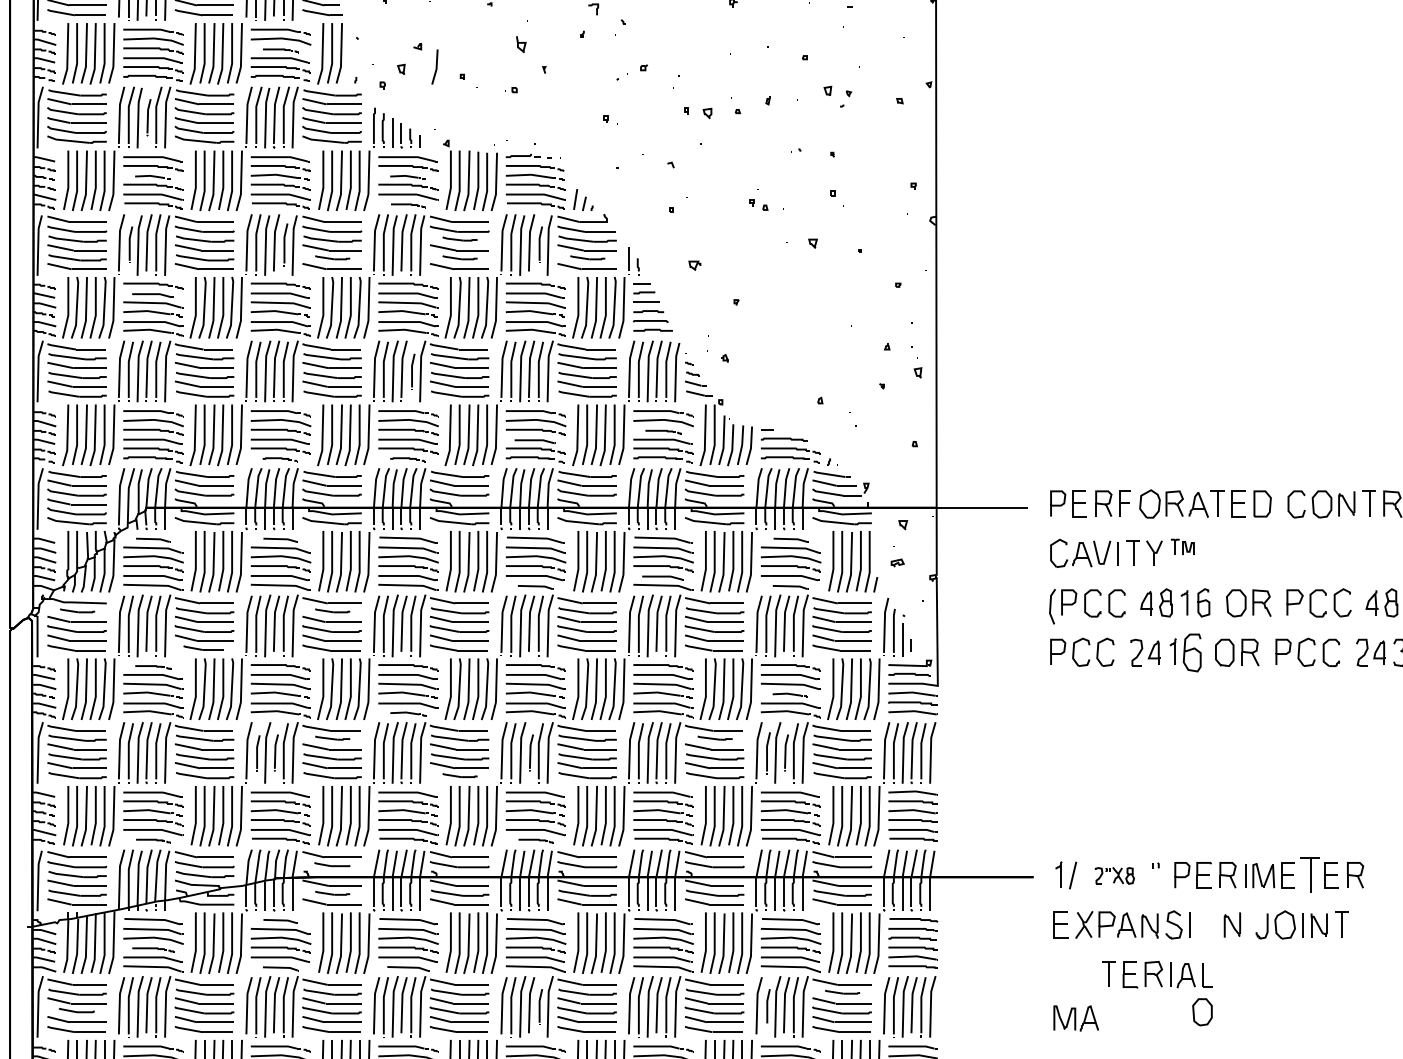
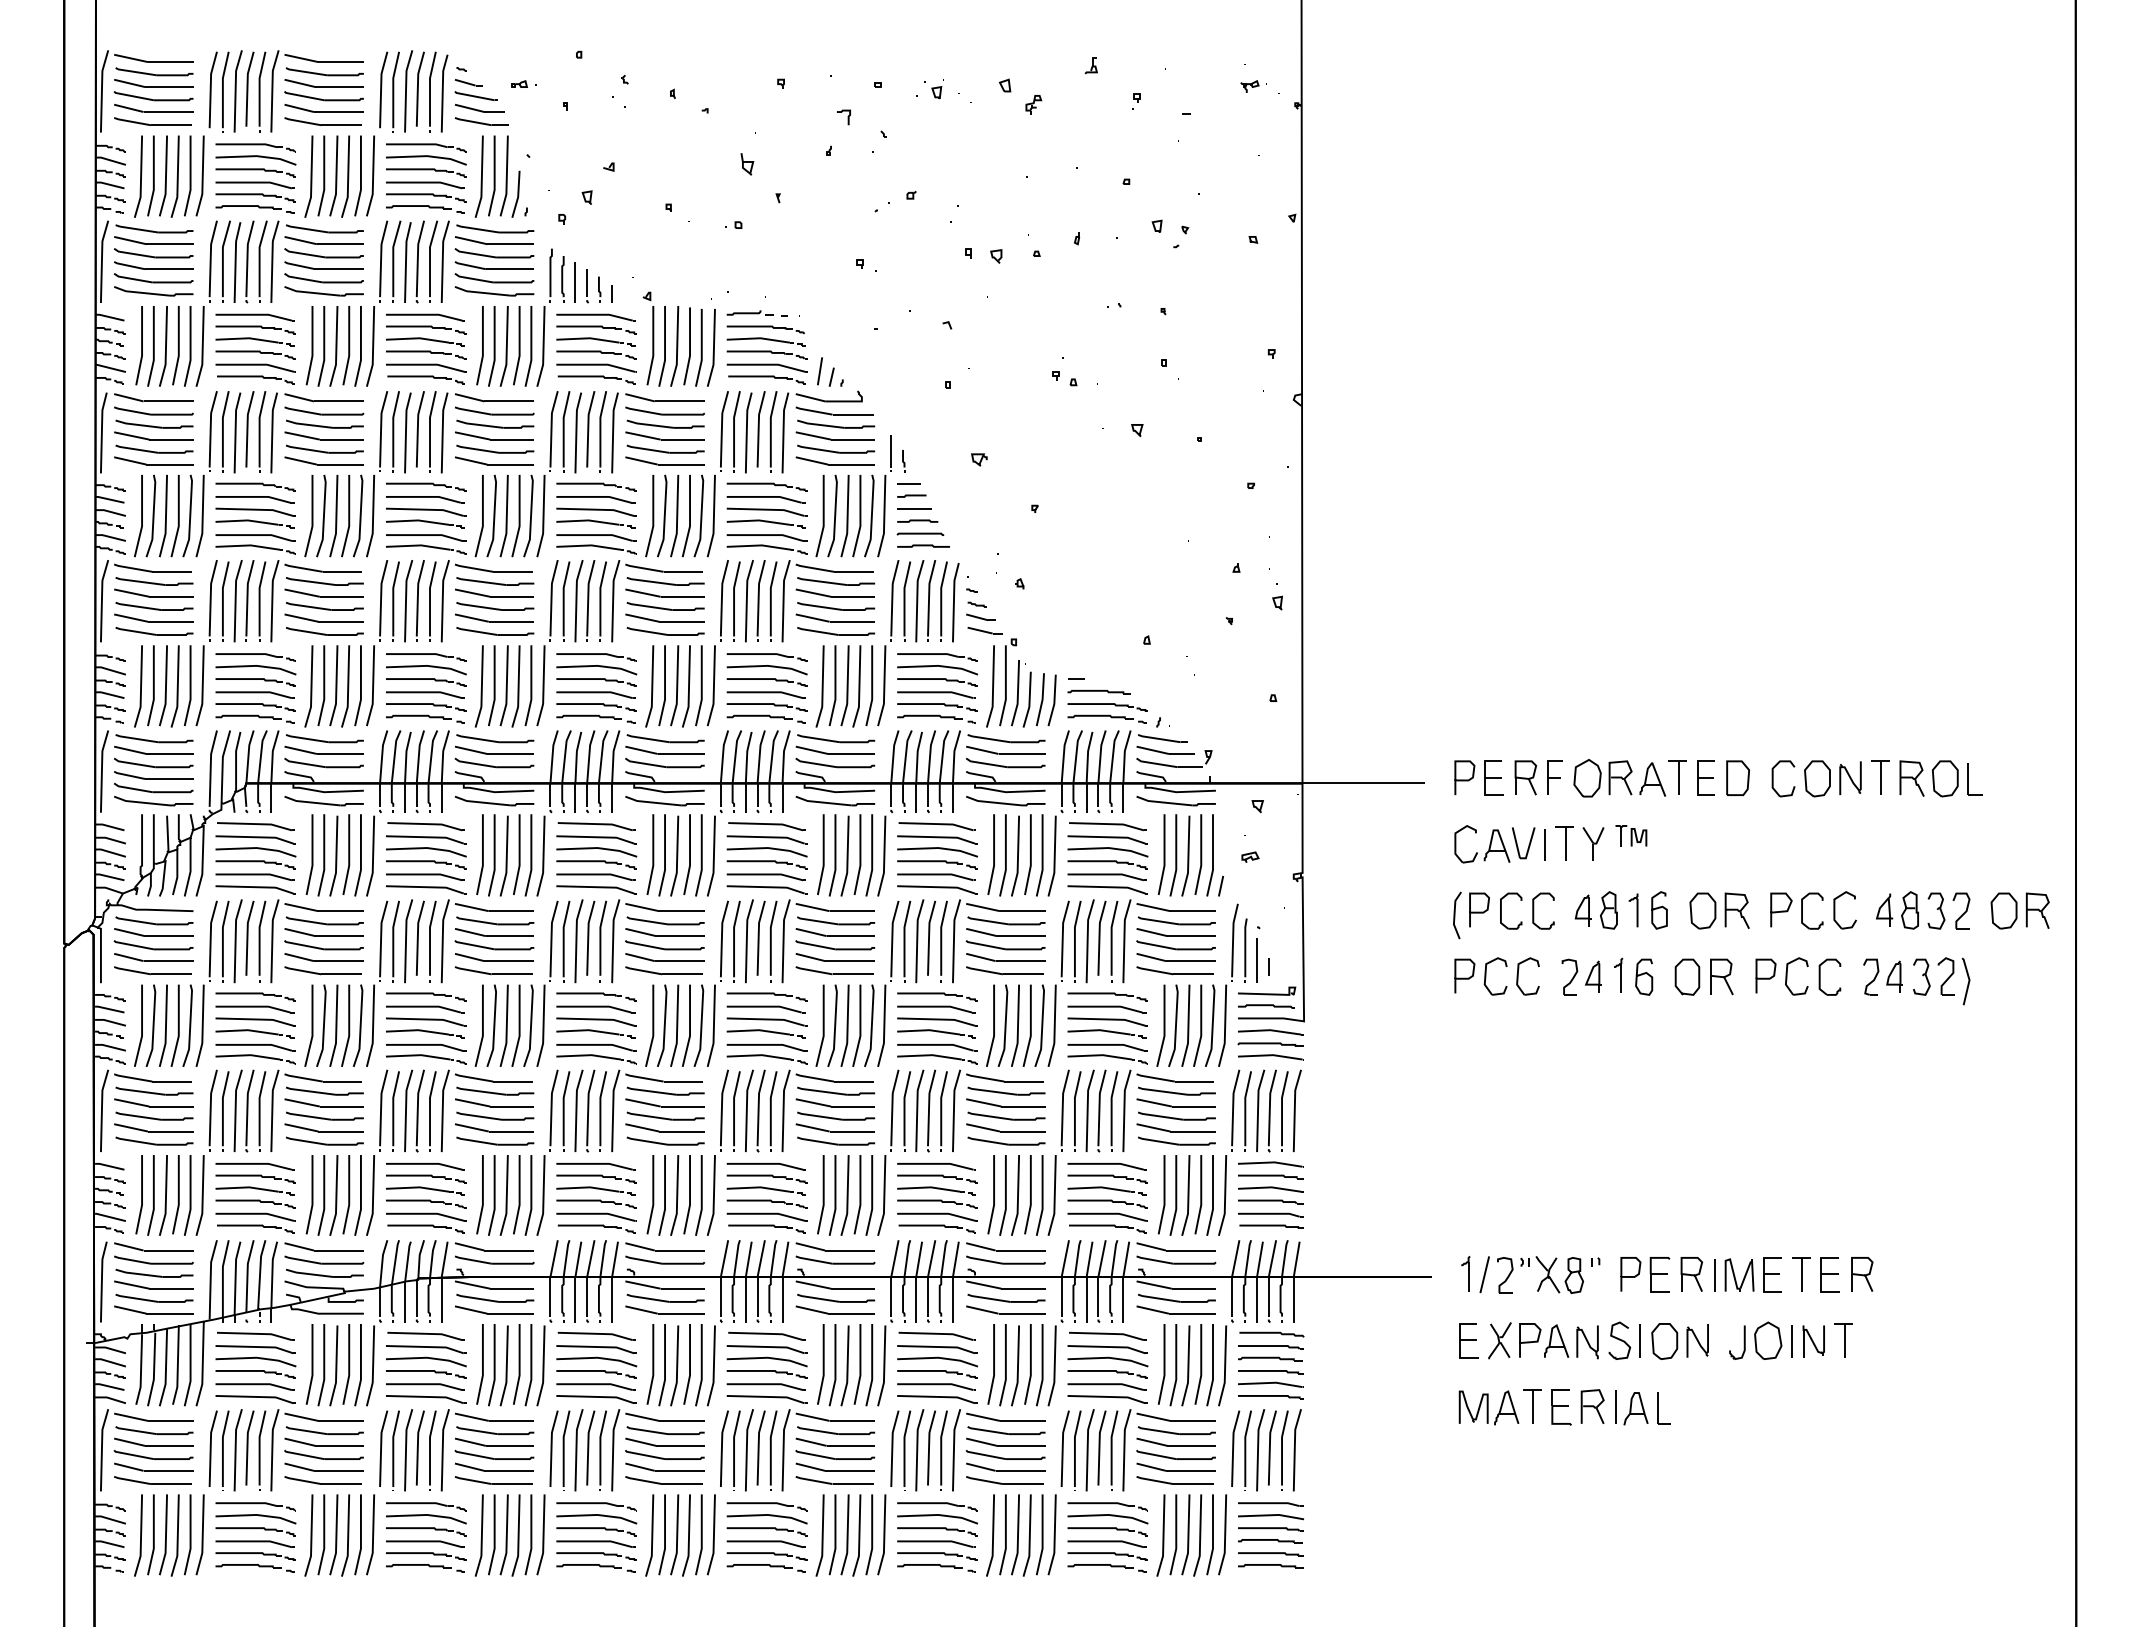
part: (281, 50) -> (426, 172), size x1.67
line: (436, 66) -> (517, 193), moved
part: (148, 117) -> (249, 261), size x1.67
part: (152, 177) -> (254, 341), size x1.67
part: (407, 177) -> (595, 341), size x1.67
part: (408, 205) -> (596, 379), size x1.67
part: (460, 238) -> (665, 423), size x1.67
part: (130, 244) -> (225, 431), size x1.67
part: (285, 244) -> (432, 431), size x1.43
part: (540, 244) -> (773, 431), size x1.67
part: (332, 257) -> (495, 448), size x1.67
part: (460, 257) -> (665, 448), size x1.67
part: (587, 257) -> (836, 448), size x1.67
part: (152, 295) -> (254, 499), size x1.43
part: (412, 371) -> (602, 601), size x1.67
part: (663, 432) -> (937, 682), size x1.67
part: (534, 441) -> (765, 694), size x1.43
part: (280, 459) -> (425, 718), size x1.67
part: (407, 459) -> (595, 718), size x1.67
part: (153, 540) -> (255, 826), size x1.67
part: (280, 540) -> (425, 826), size x1.67
part: (790, 540) -> (1107, 826), size x1.67
part: (662, 577) -> (936, 876), size x1.43
part: (535, 587) -> (766, 889), size x1.67
part: (790, 587) -> (1107, 889), size x1.67
part: (77, 610) -> (154, 920), size x1.67
part: (332, 610) -> (495, 920), size x1.67
part: (203, 647) -> (322, 970), size x1.43
part: (1192, 652) -> (1644, 976), size x0.71
part: (153, 667) -> (255, 996), size x1.67
part: (790, 695) -> (1106, 1033), size x1.67
part: (408, 714) -> (596, 1059), size x1.67
part: (332, 737) -> (495, 1090), size x1.67
part: (715, 737) -> (1006, 1090), size x1.67
part: (275, 752) -> (419, 1110), size x1.67
part: (531, 752) -> (760, 1110), size x1.67
part: (786, 752) -> (1101, 1110), size x1.67
part: (257, 753) -> (395, 1111), size x1.67
part: (768, 753) -> (1077, 1111), size x1.43
part: (460, 775) -> (665, 1140), size x1.67
part: (153, 840) -> (255, 1228), size x1.67
part: (535, 840) -> (766, 1228), size x1.67
part: (332, 864) -> (494, 1259), size x1.67
part: (1114, 875) -> (1540, 1274), size x1.67
part: (1310, 875) -> (1801, 1274), size x0.71
part: (332, 893) -> (495, 1298), size x1.67
part: (280, 920) -> (425, 1335), size x1.67
part: (153, 950) -> (255, 1374), size x1.43
part: (281, 968) -> (426, 1399), size x1.67
part: (408, 968) -> (596, 1399), size x1.43
part: (842, 992) -> (1176, 1430), size x1.67
part: (540, 1007) -> (773, 1450), size x1.67
part: (768, 1007) -> (1077, 1450), size x1.67
part: (76, 1010) -> (153, 1454), size x1.67
part: (1202, 1012) -> (1664, 1341), moved
part: (1075, 1018) -> (1488, 1407), moved

